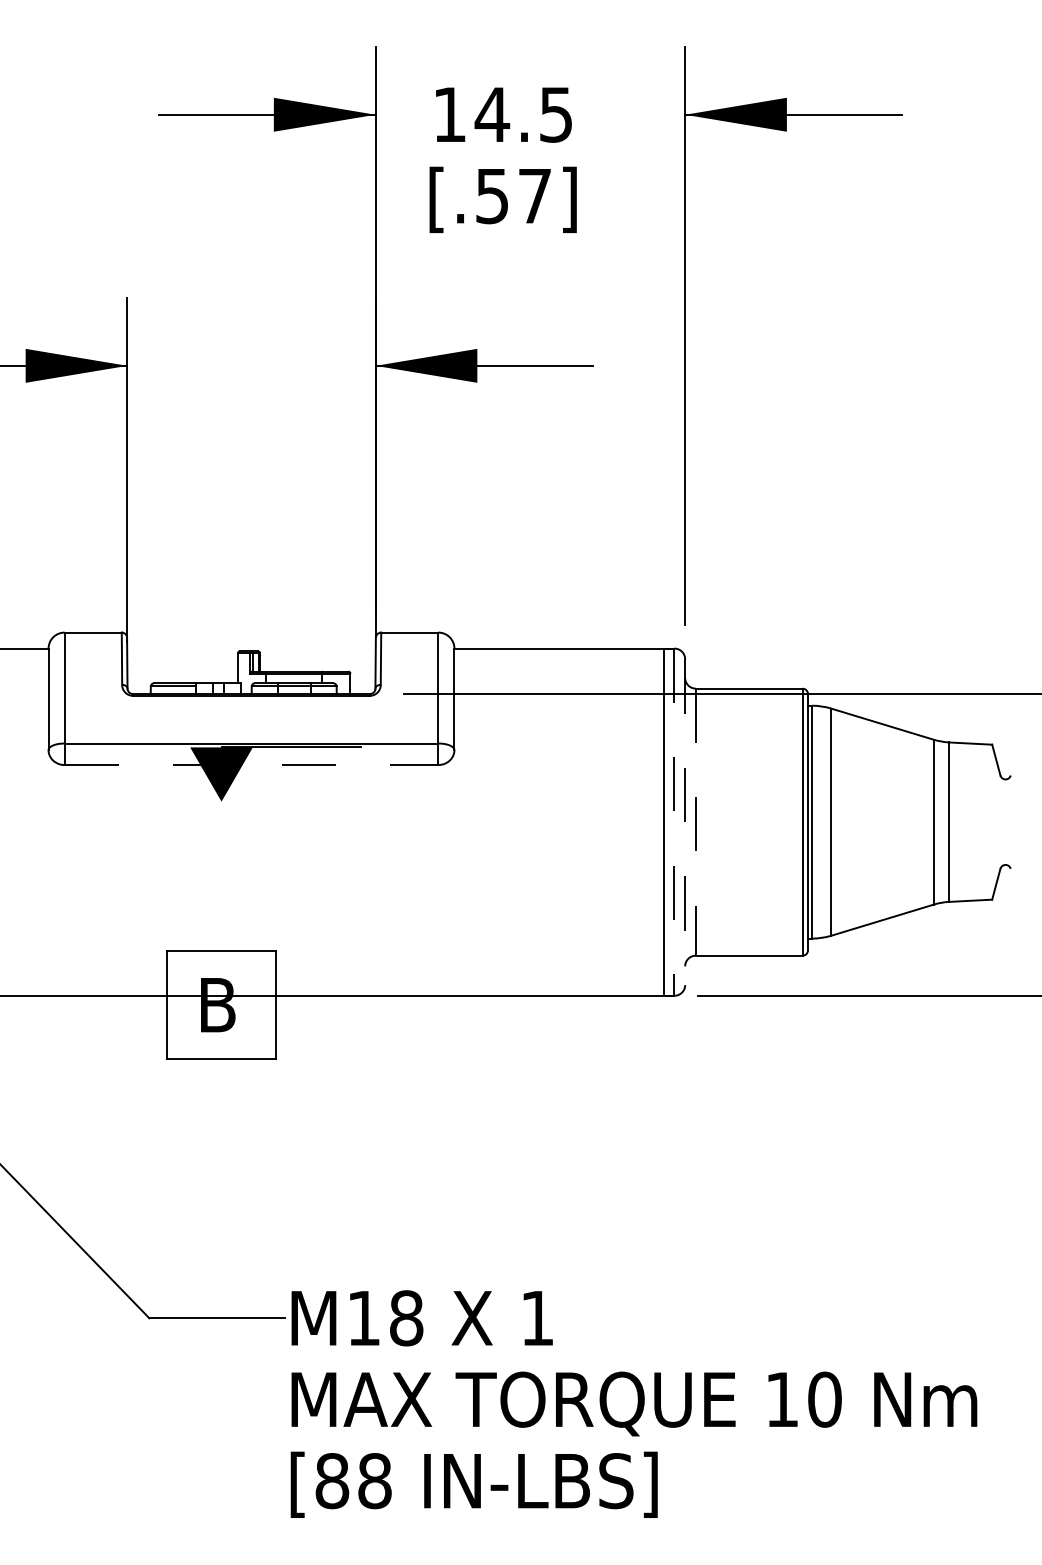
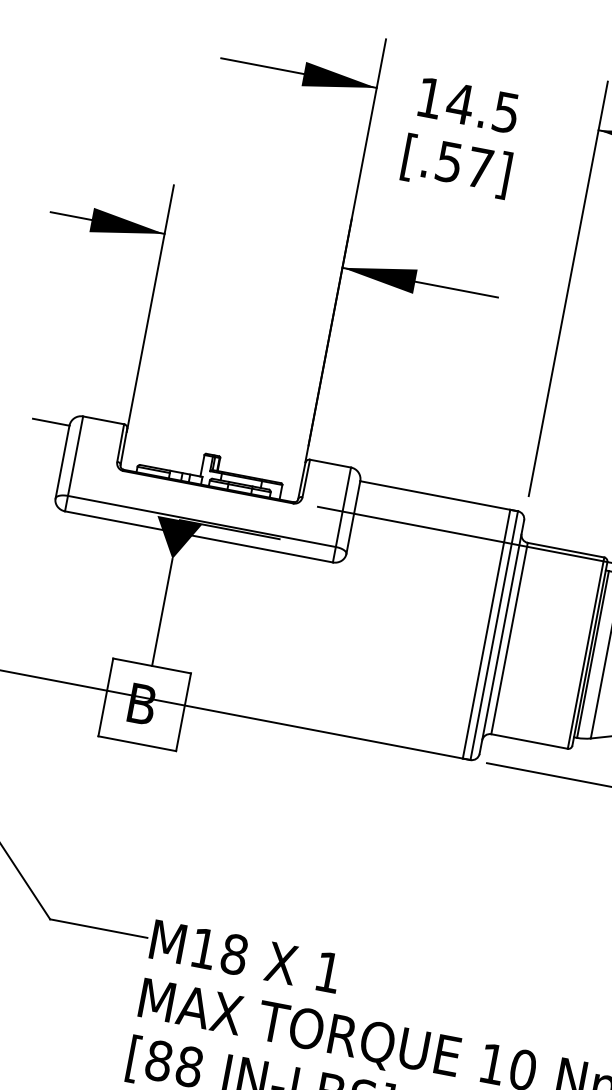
line: (251, 765) -> (198, 537), dashed -> solid
line: (674, 822) -> (494, 635), dashed -> solid
line: (685, 822) -> (502, 637), dashed -> solid
line: (695, 822) -> (509, 638), dashed -> solid
line: (221, 875) -> (162, 611), added

